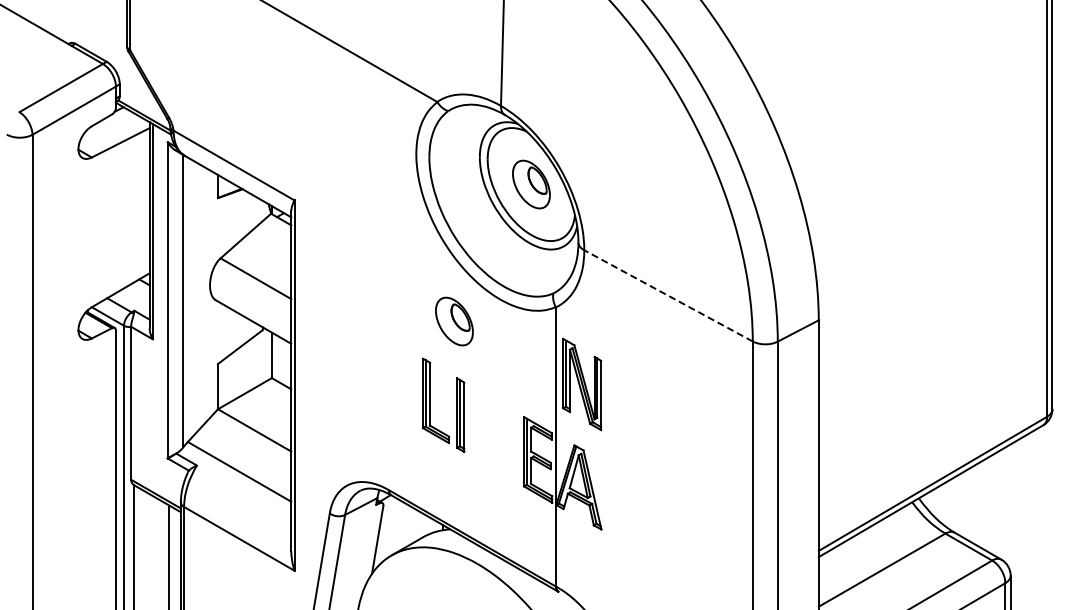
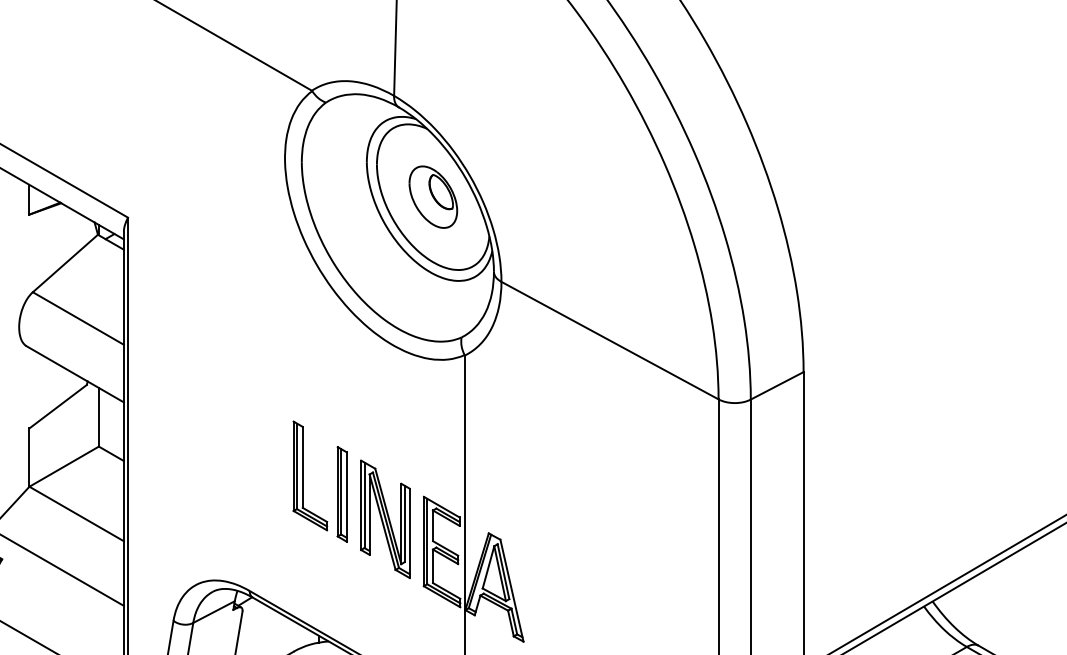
line: (668, 295) -> (609, 340), dashed -> solid
part: (454, 321) -> (334, 373), removed
part: (582, 384) -> (385, 519), moved

